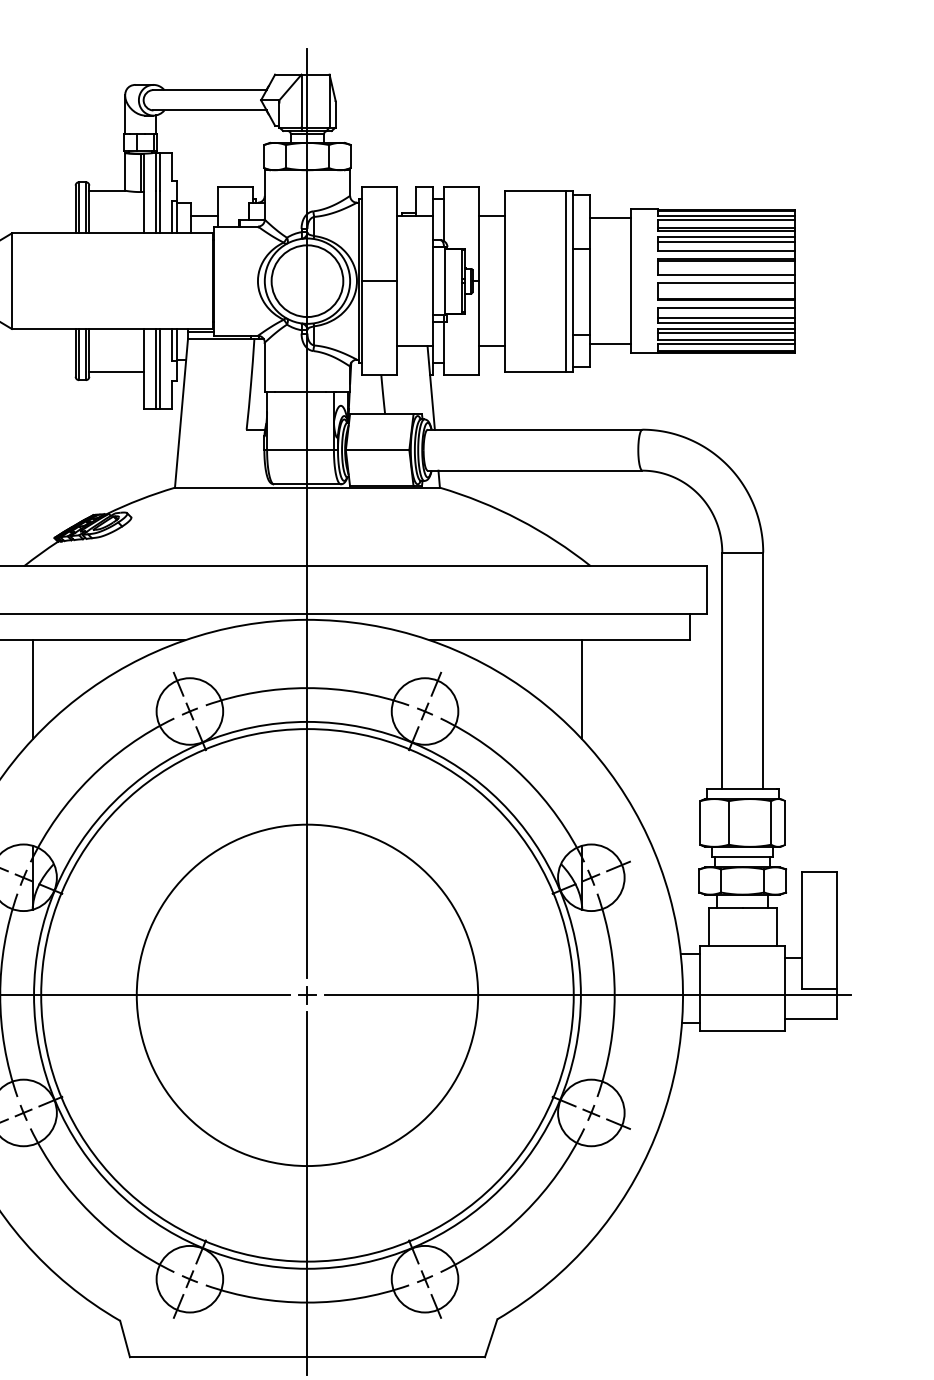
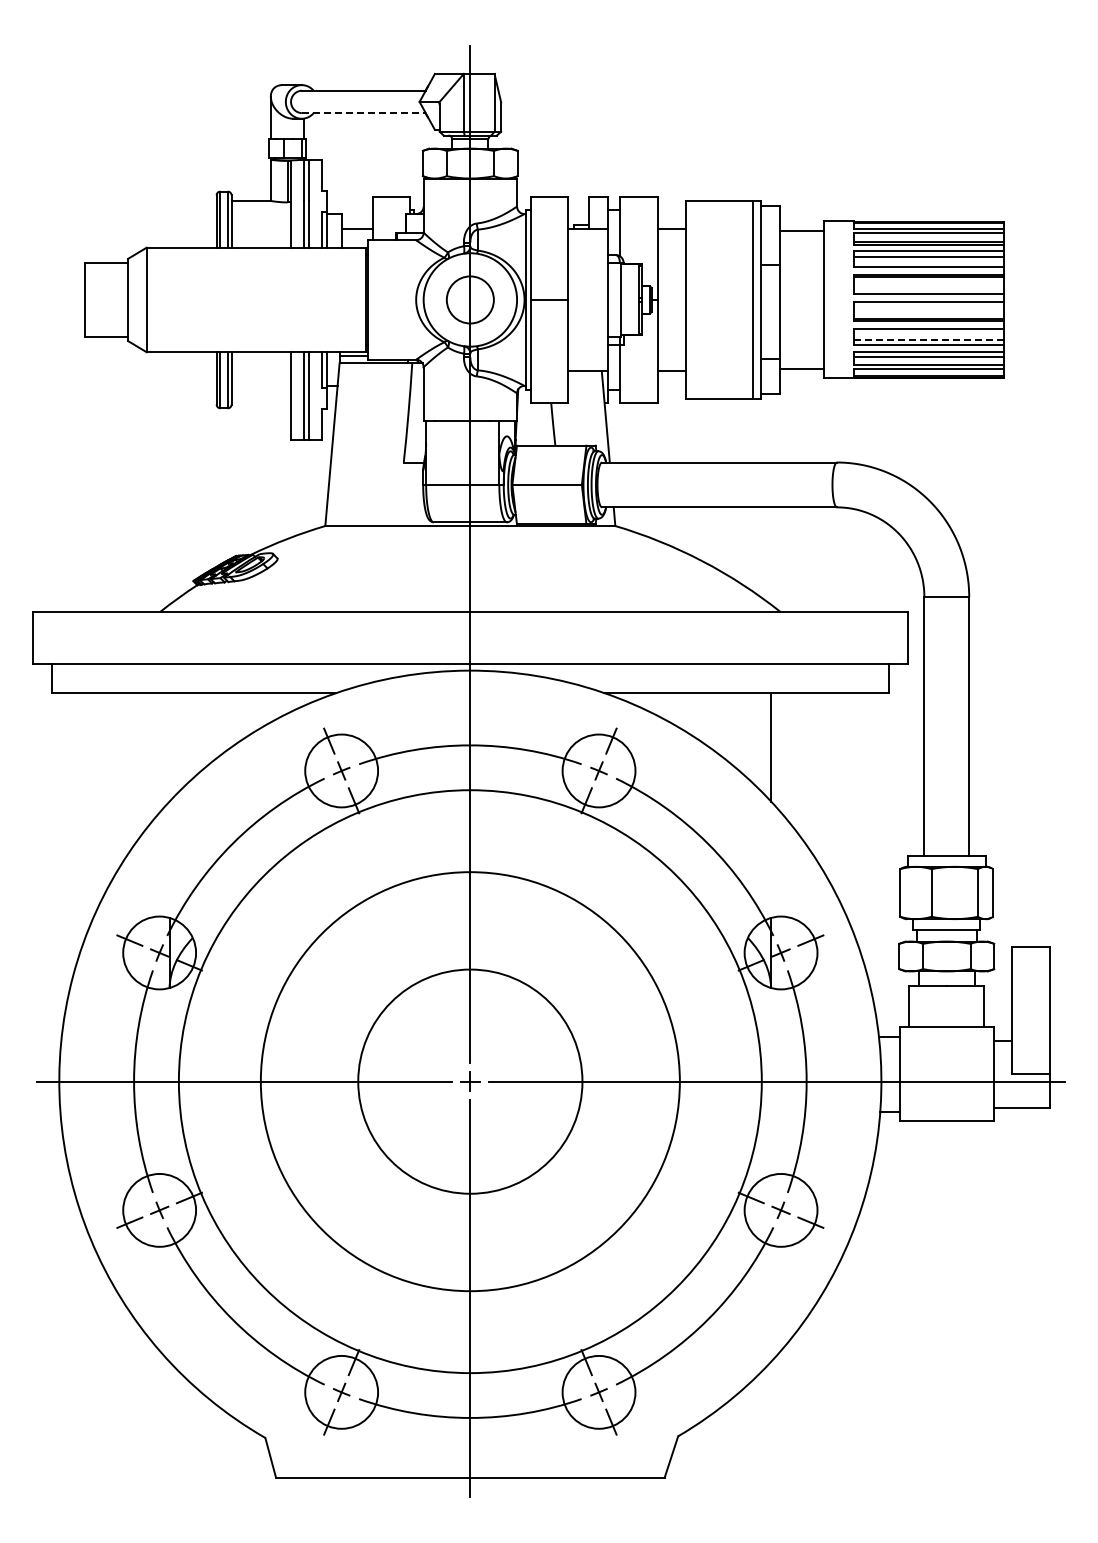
line: (209, 110) -> (363, 113), solid -> dashed
circle: (307, 280) -> (470, 299), size x0.6
line: (726, 318) -> (929, 340), solid -> dashed
line: (116, 371) -> (261, 398), removed
line: (32, 690) -> (169, 747), removed
circle: (307, 995) -> (470, 1081), size x0.6
circle: (307, 995) -> (470, 1081), size x0.7

